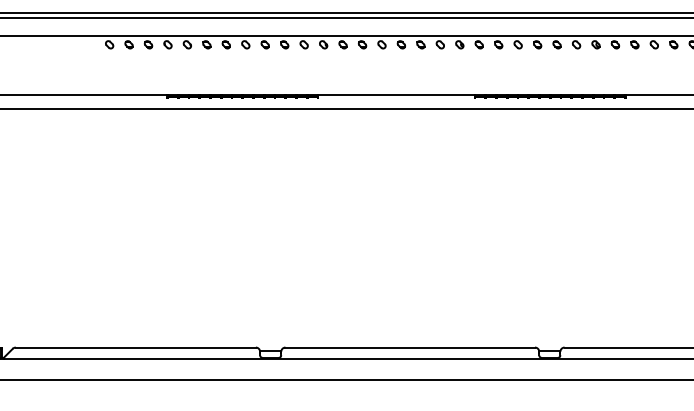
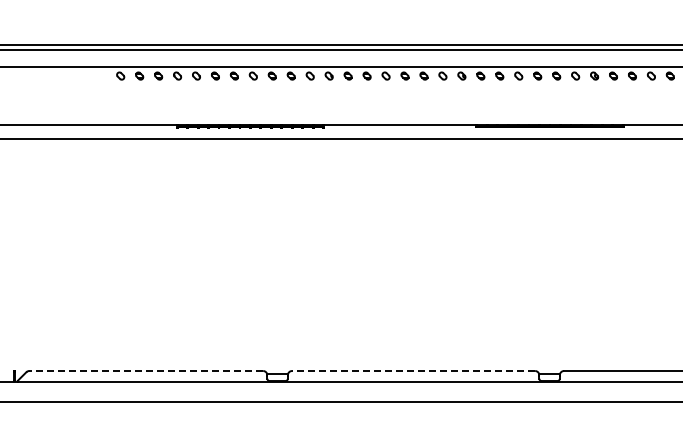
line: (136, 348) -> (146, 371), solid -> dashed
line: (410, 348) -> (413, 371), solid -> dashed

